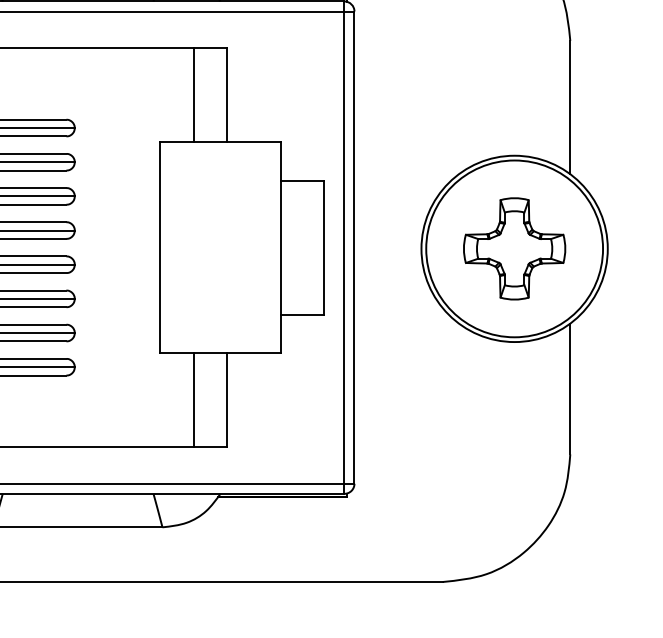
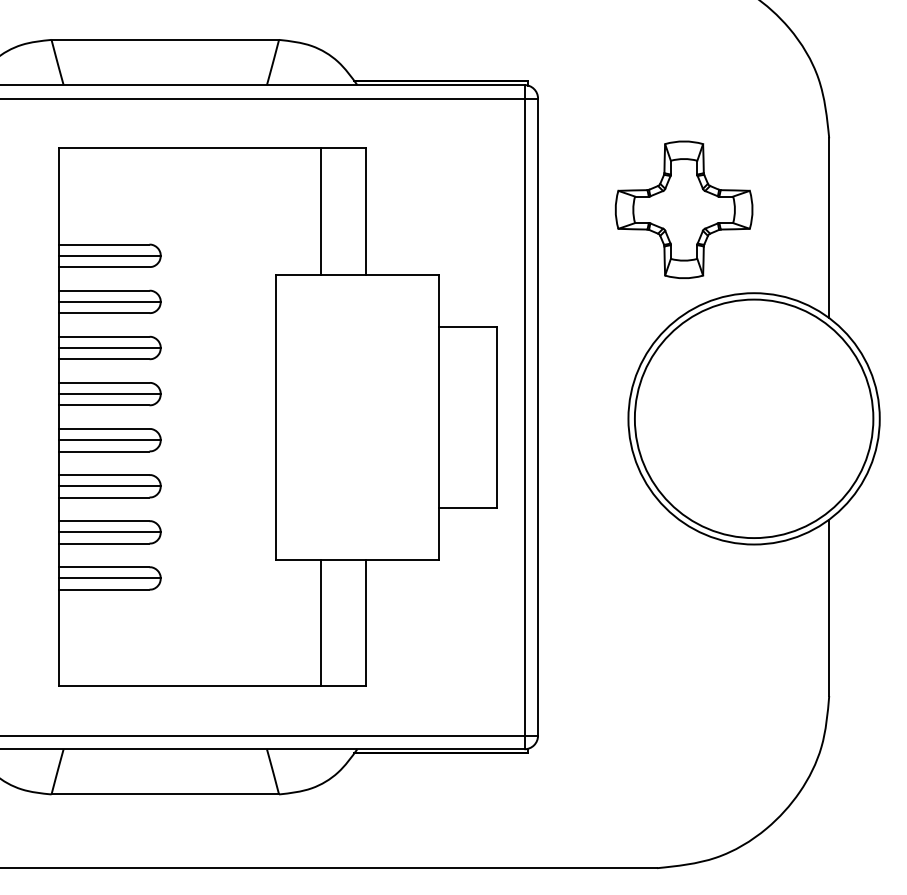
part: (514, 248) -> (683, 209), moved

